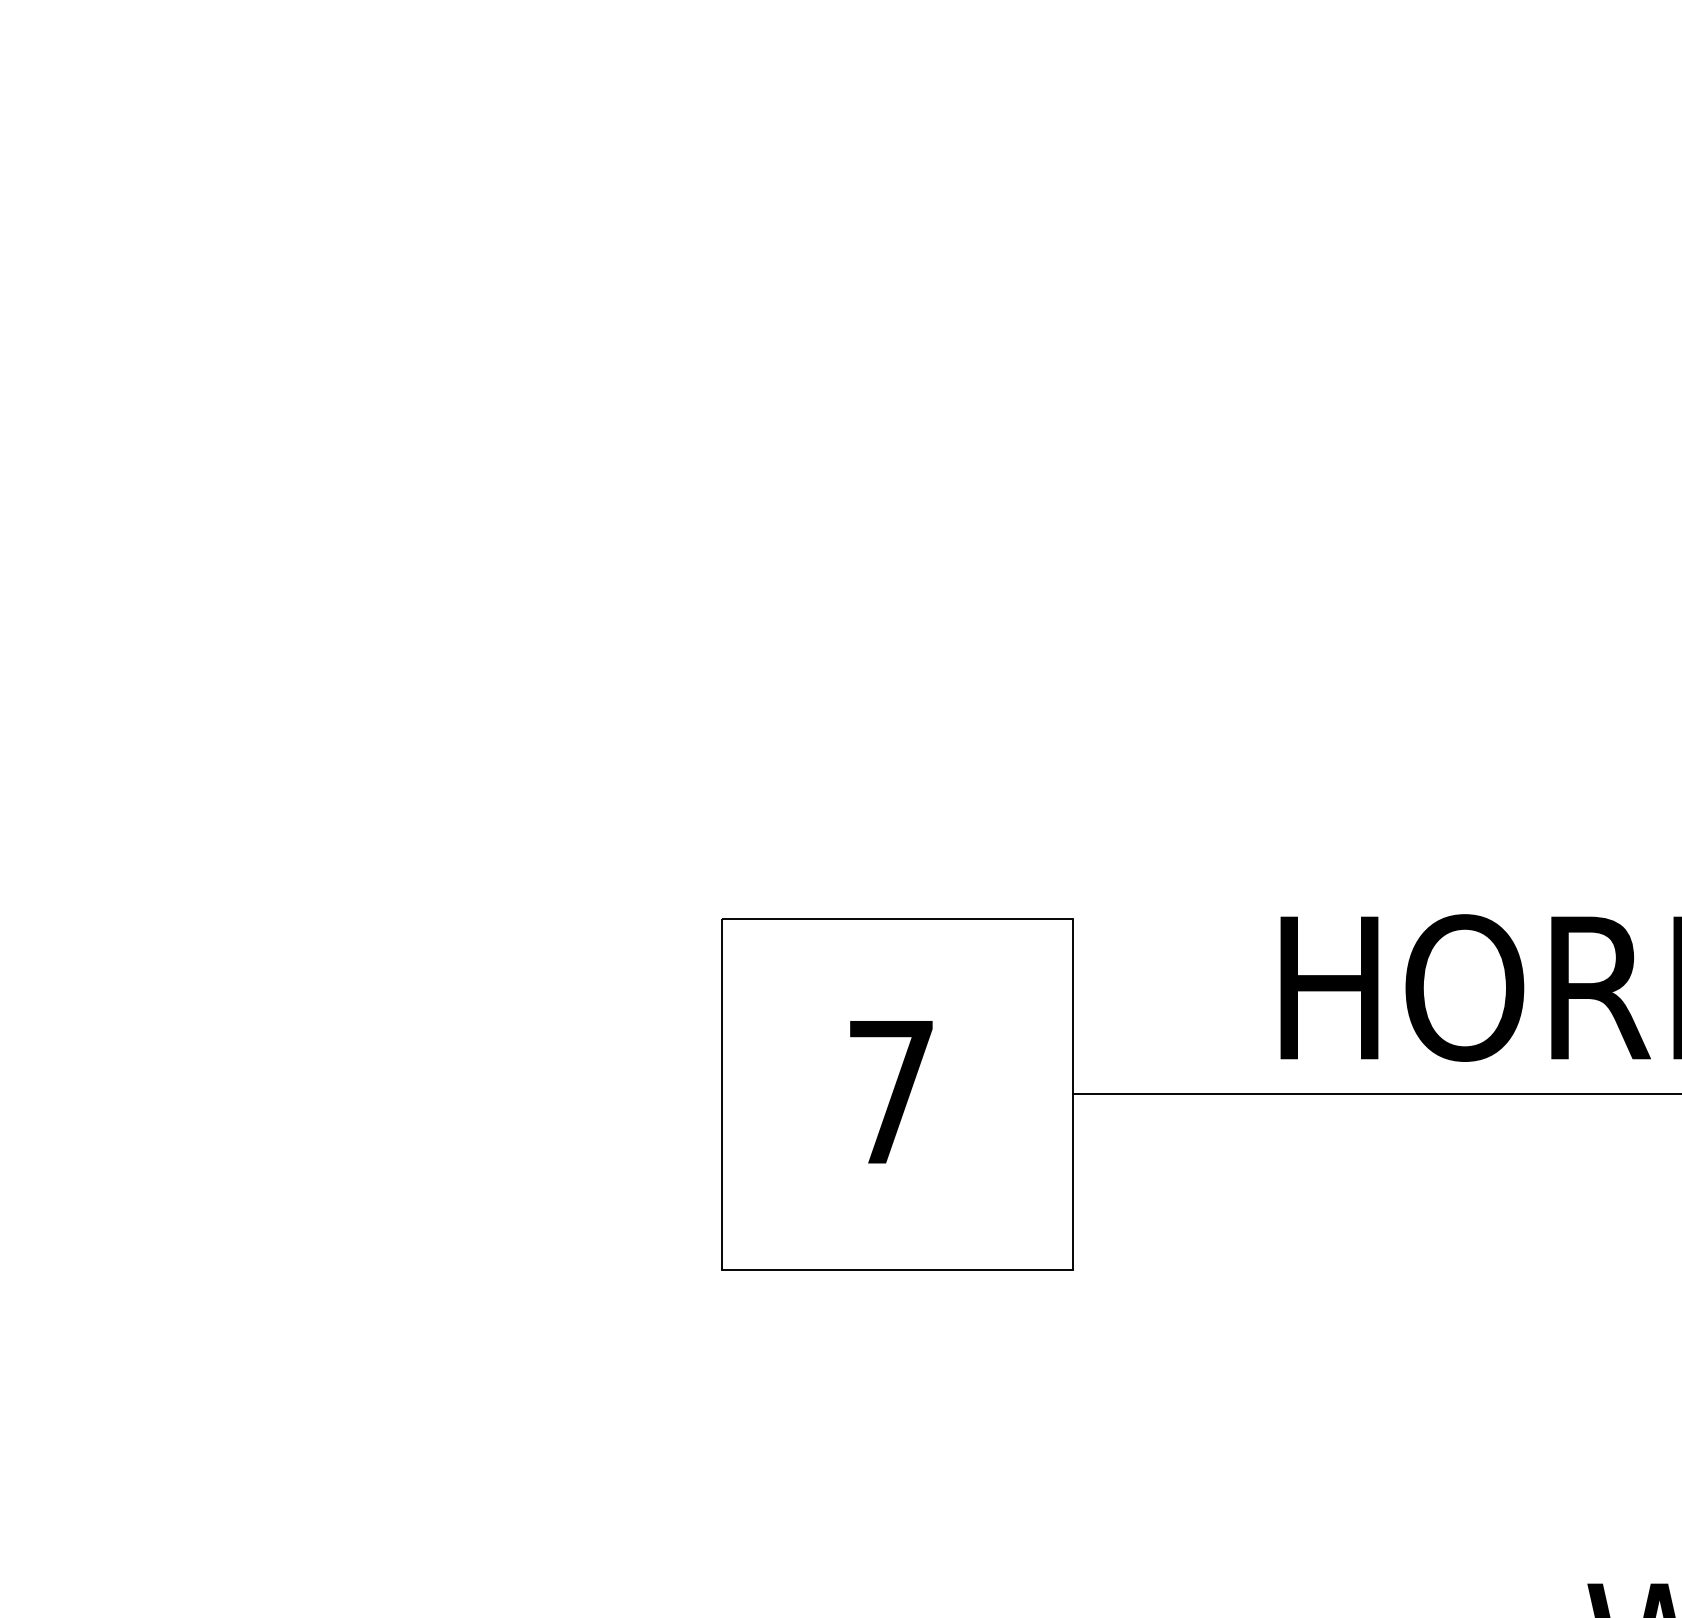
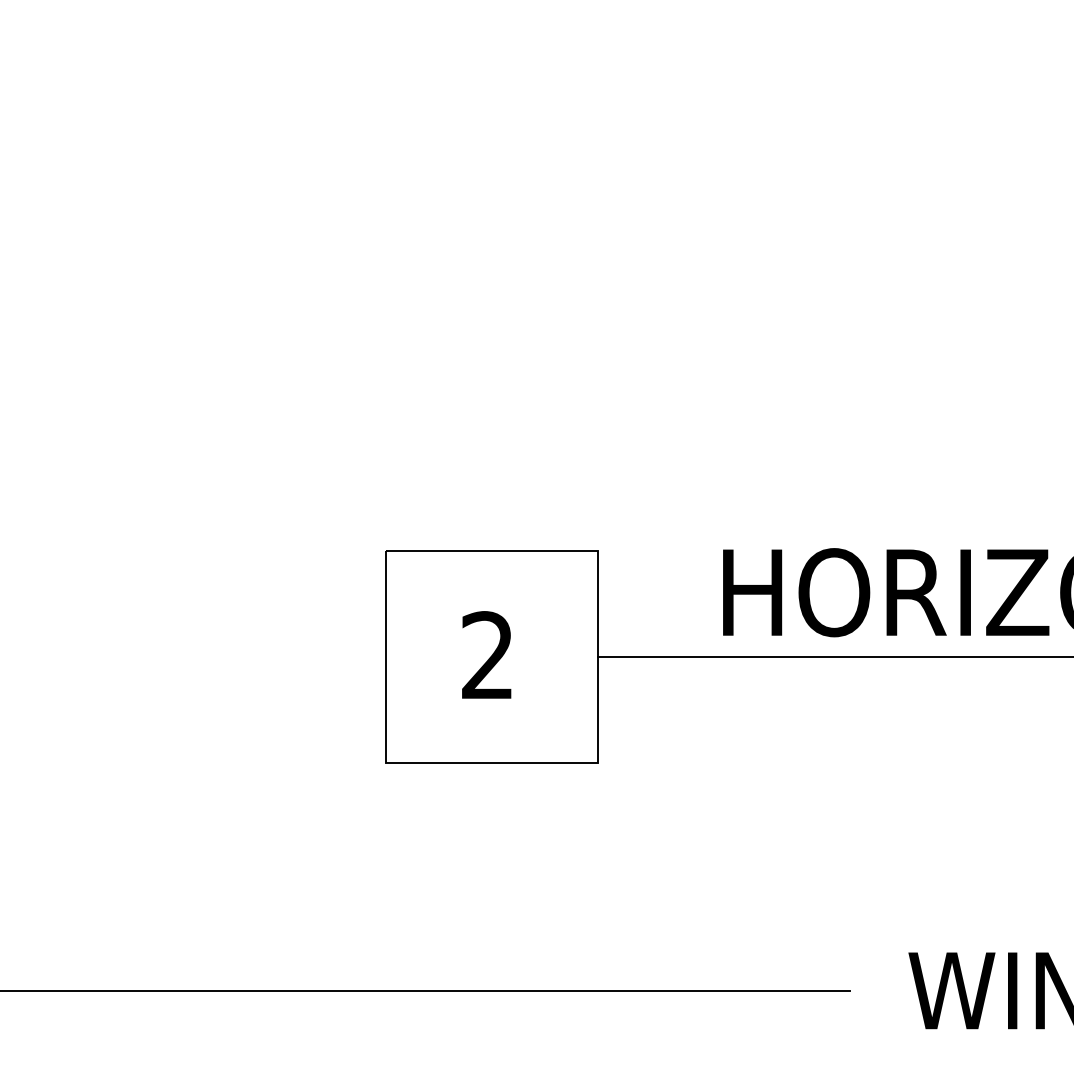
text: (890, 1090) -> (487, 654), 7 -> 2

